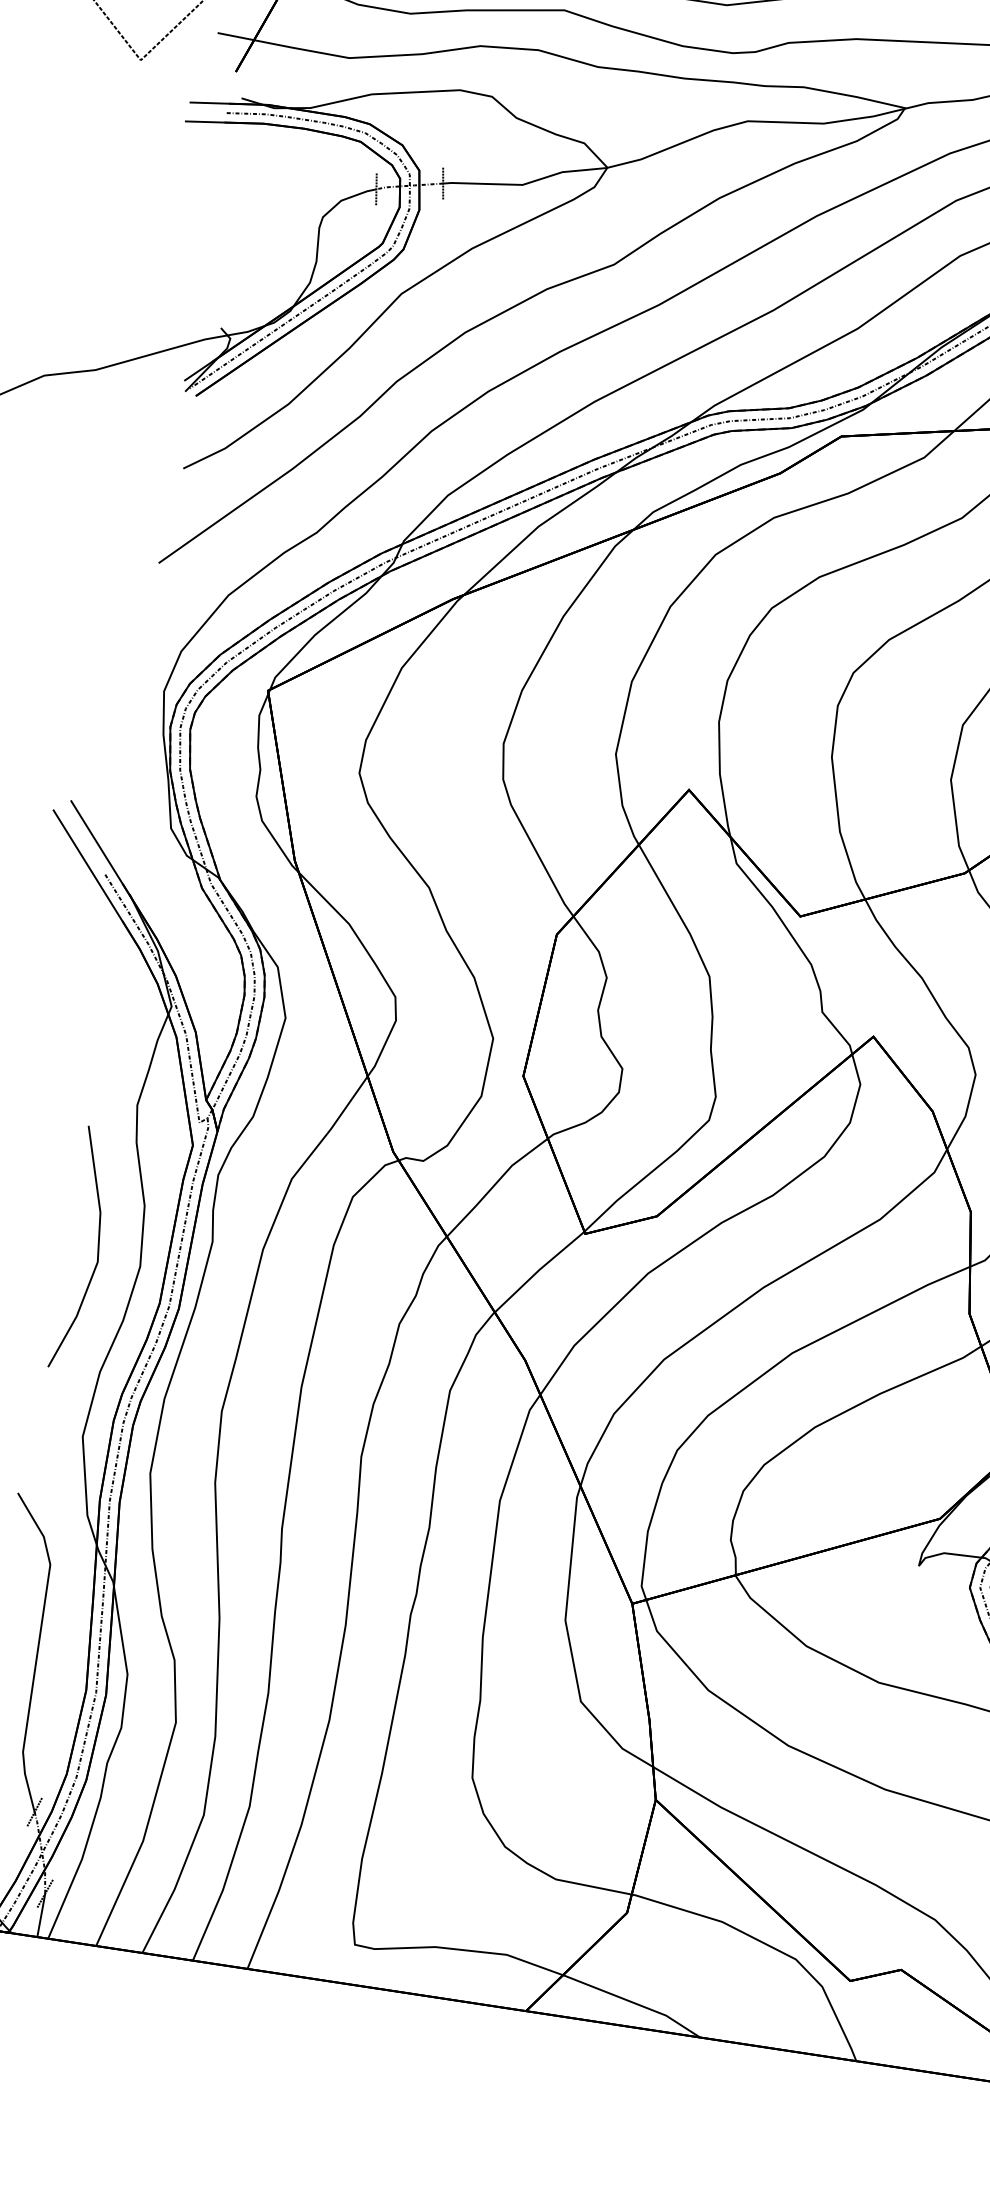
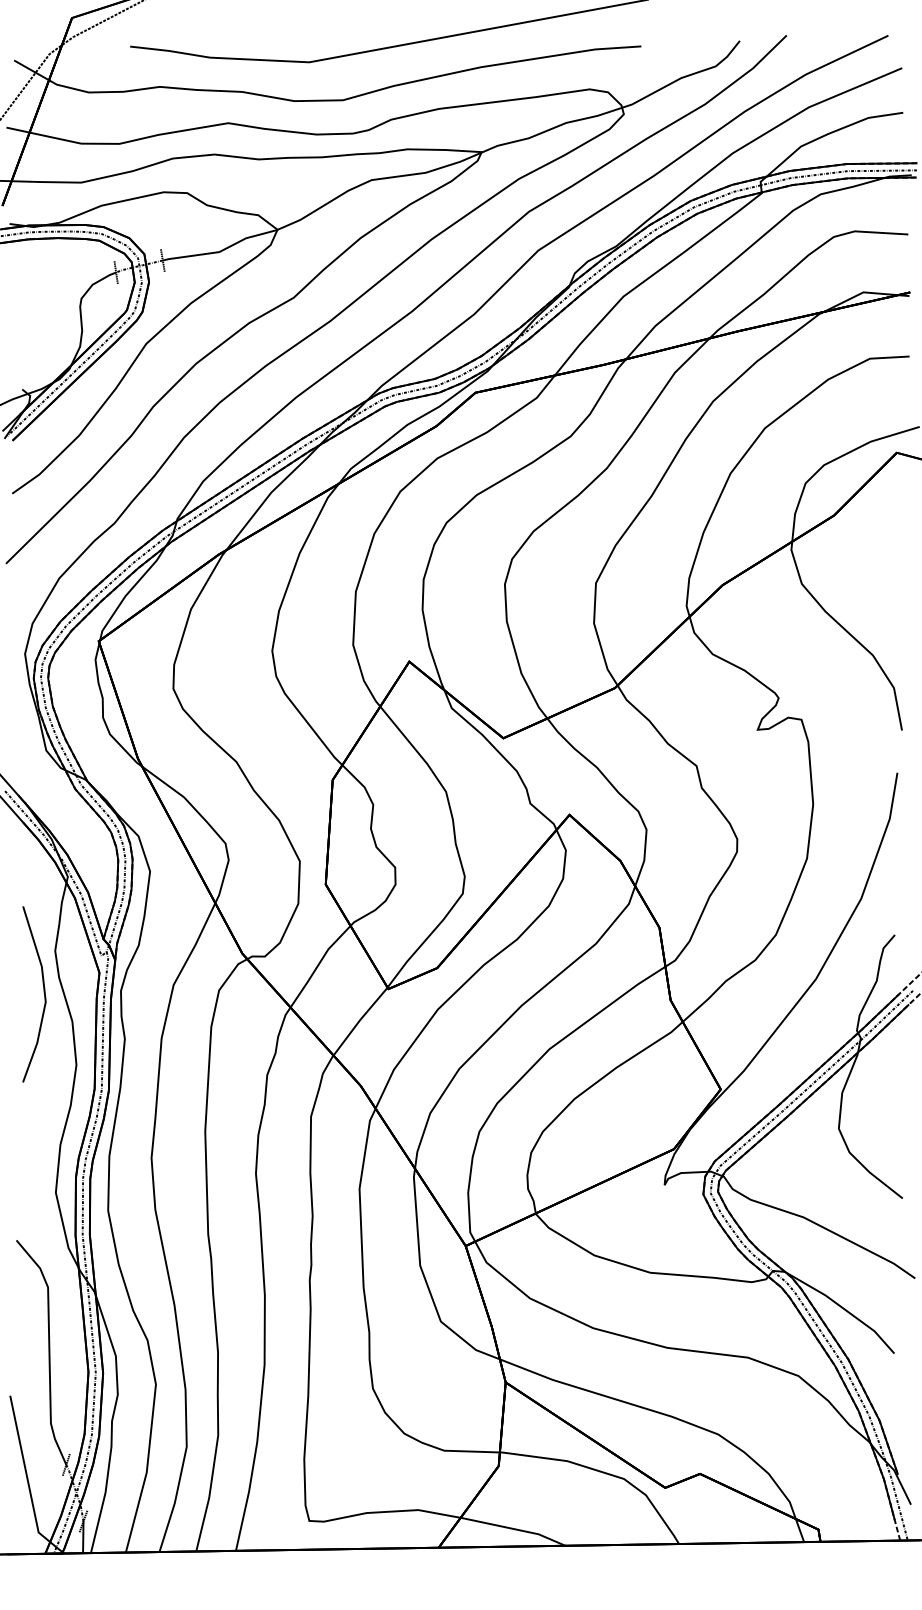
line: (96, 1248) -> (43, 992), moved

